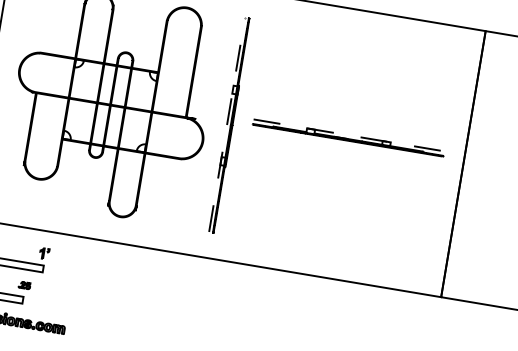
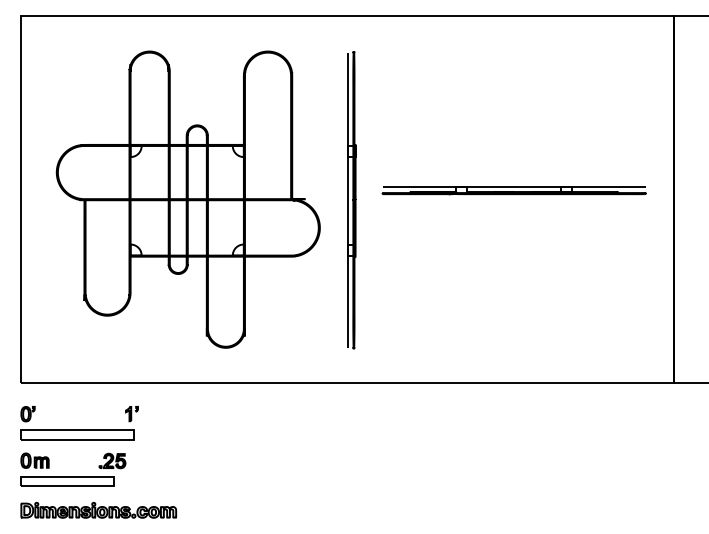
line: (227, 125) -> (348, 200), dashed -> solid
line: (349, 135) -> (514, 186), dashed -> solid
part: (24, 285) -> (112, 460), size x1.67

